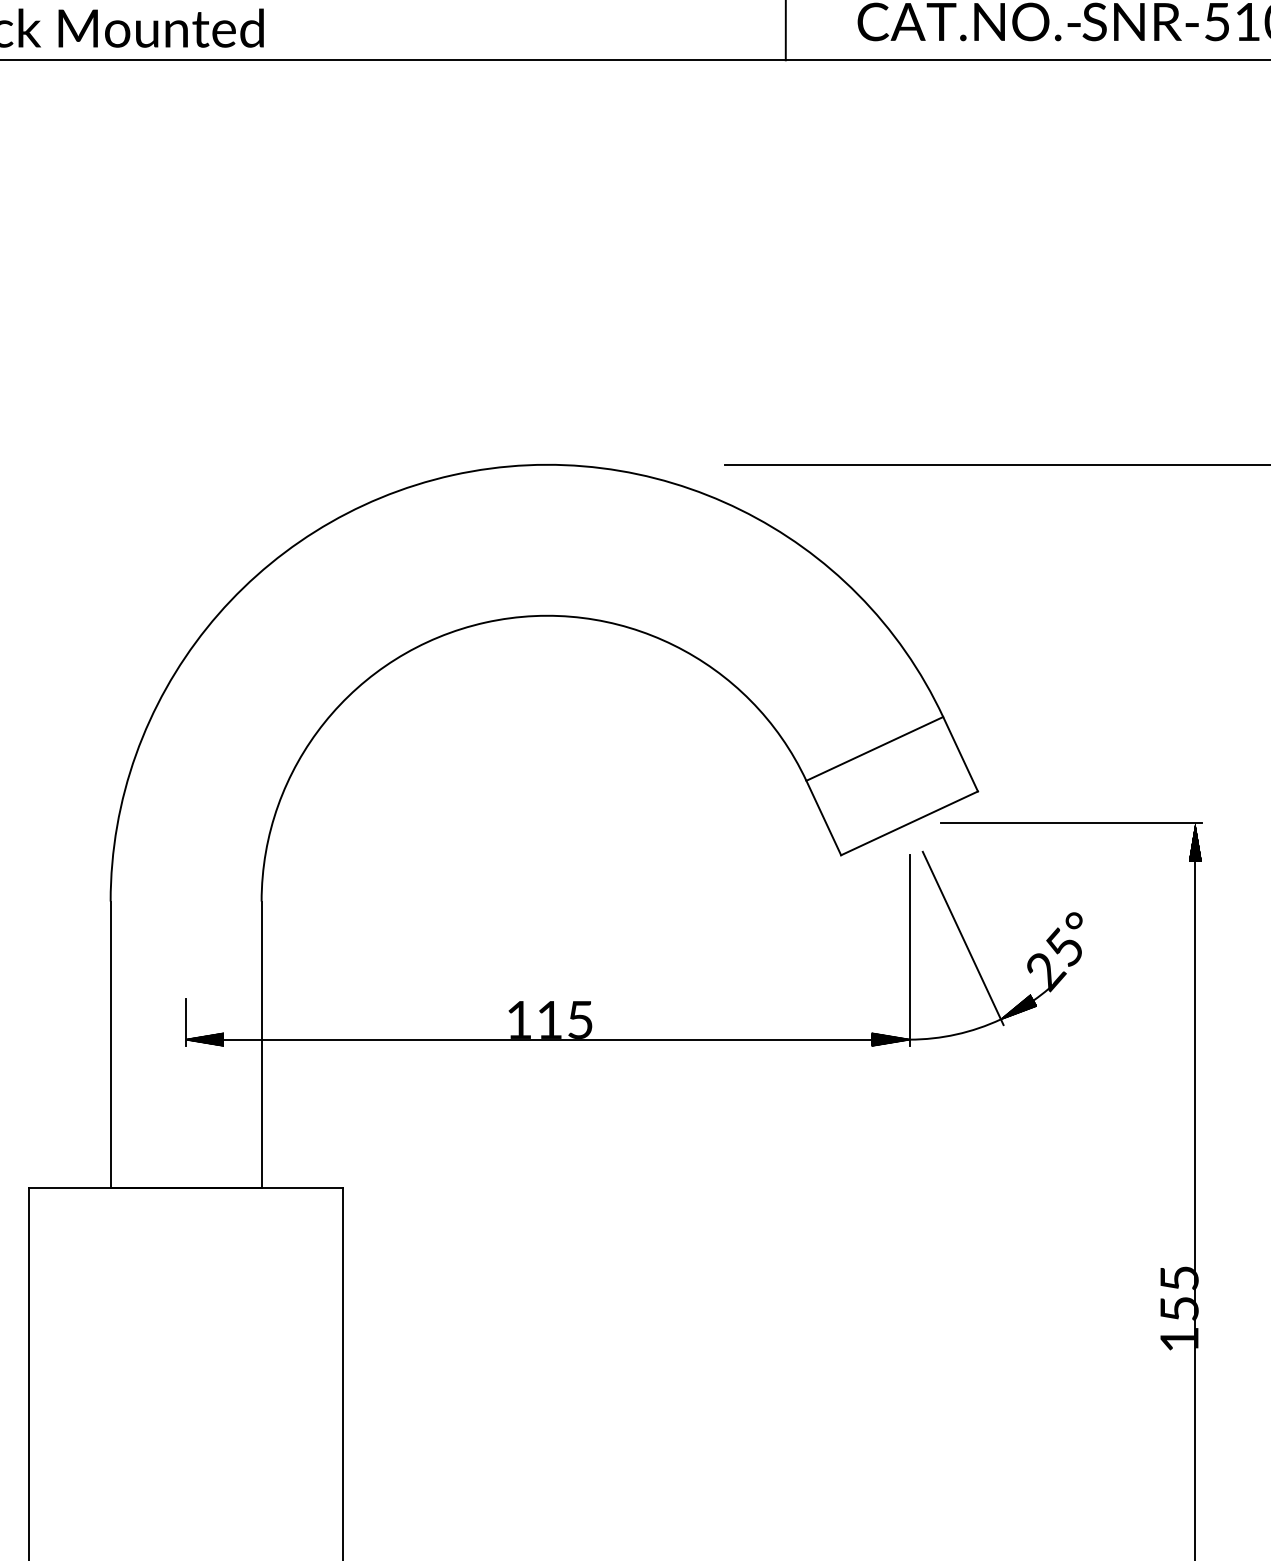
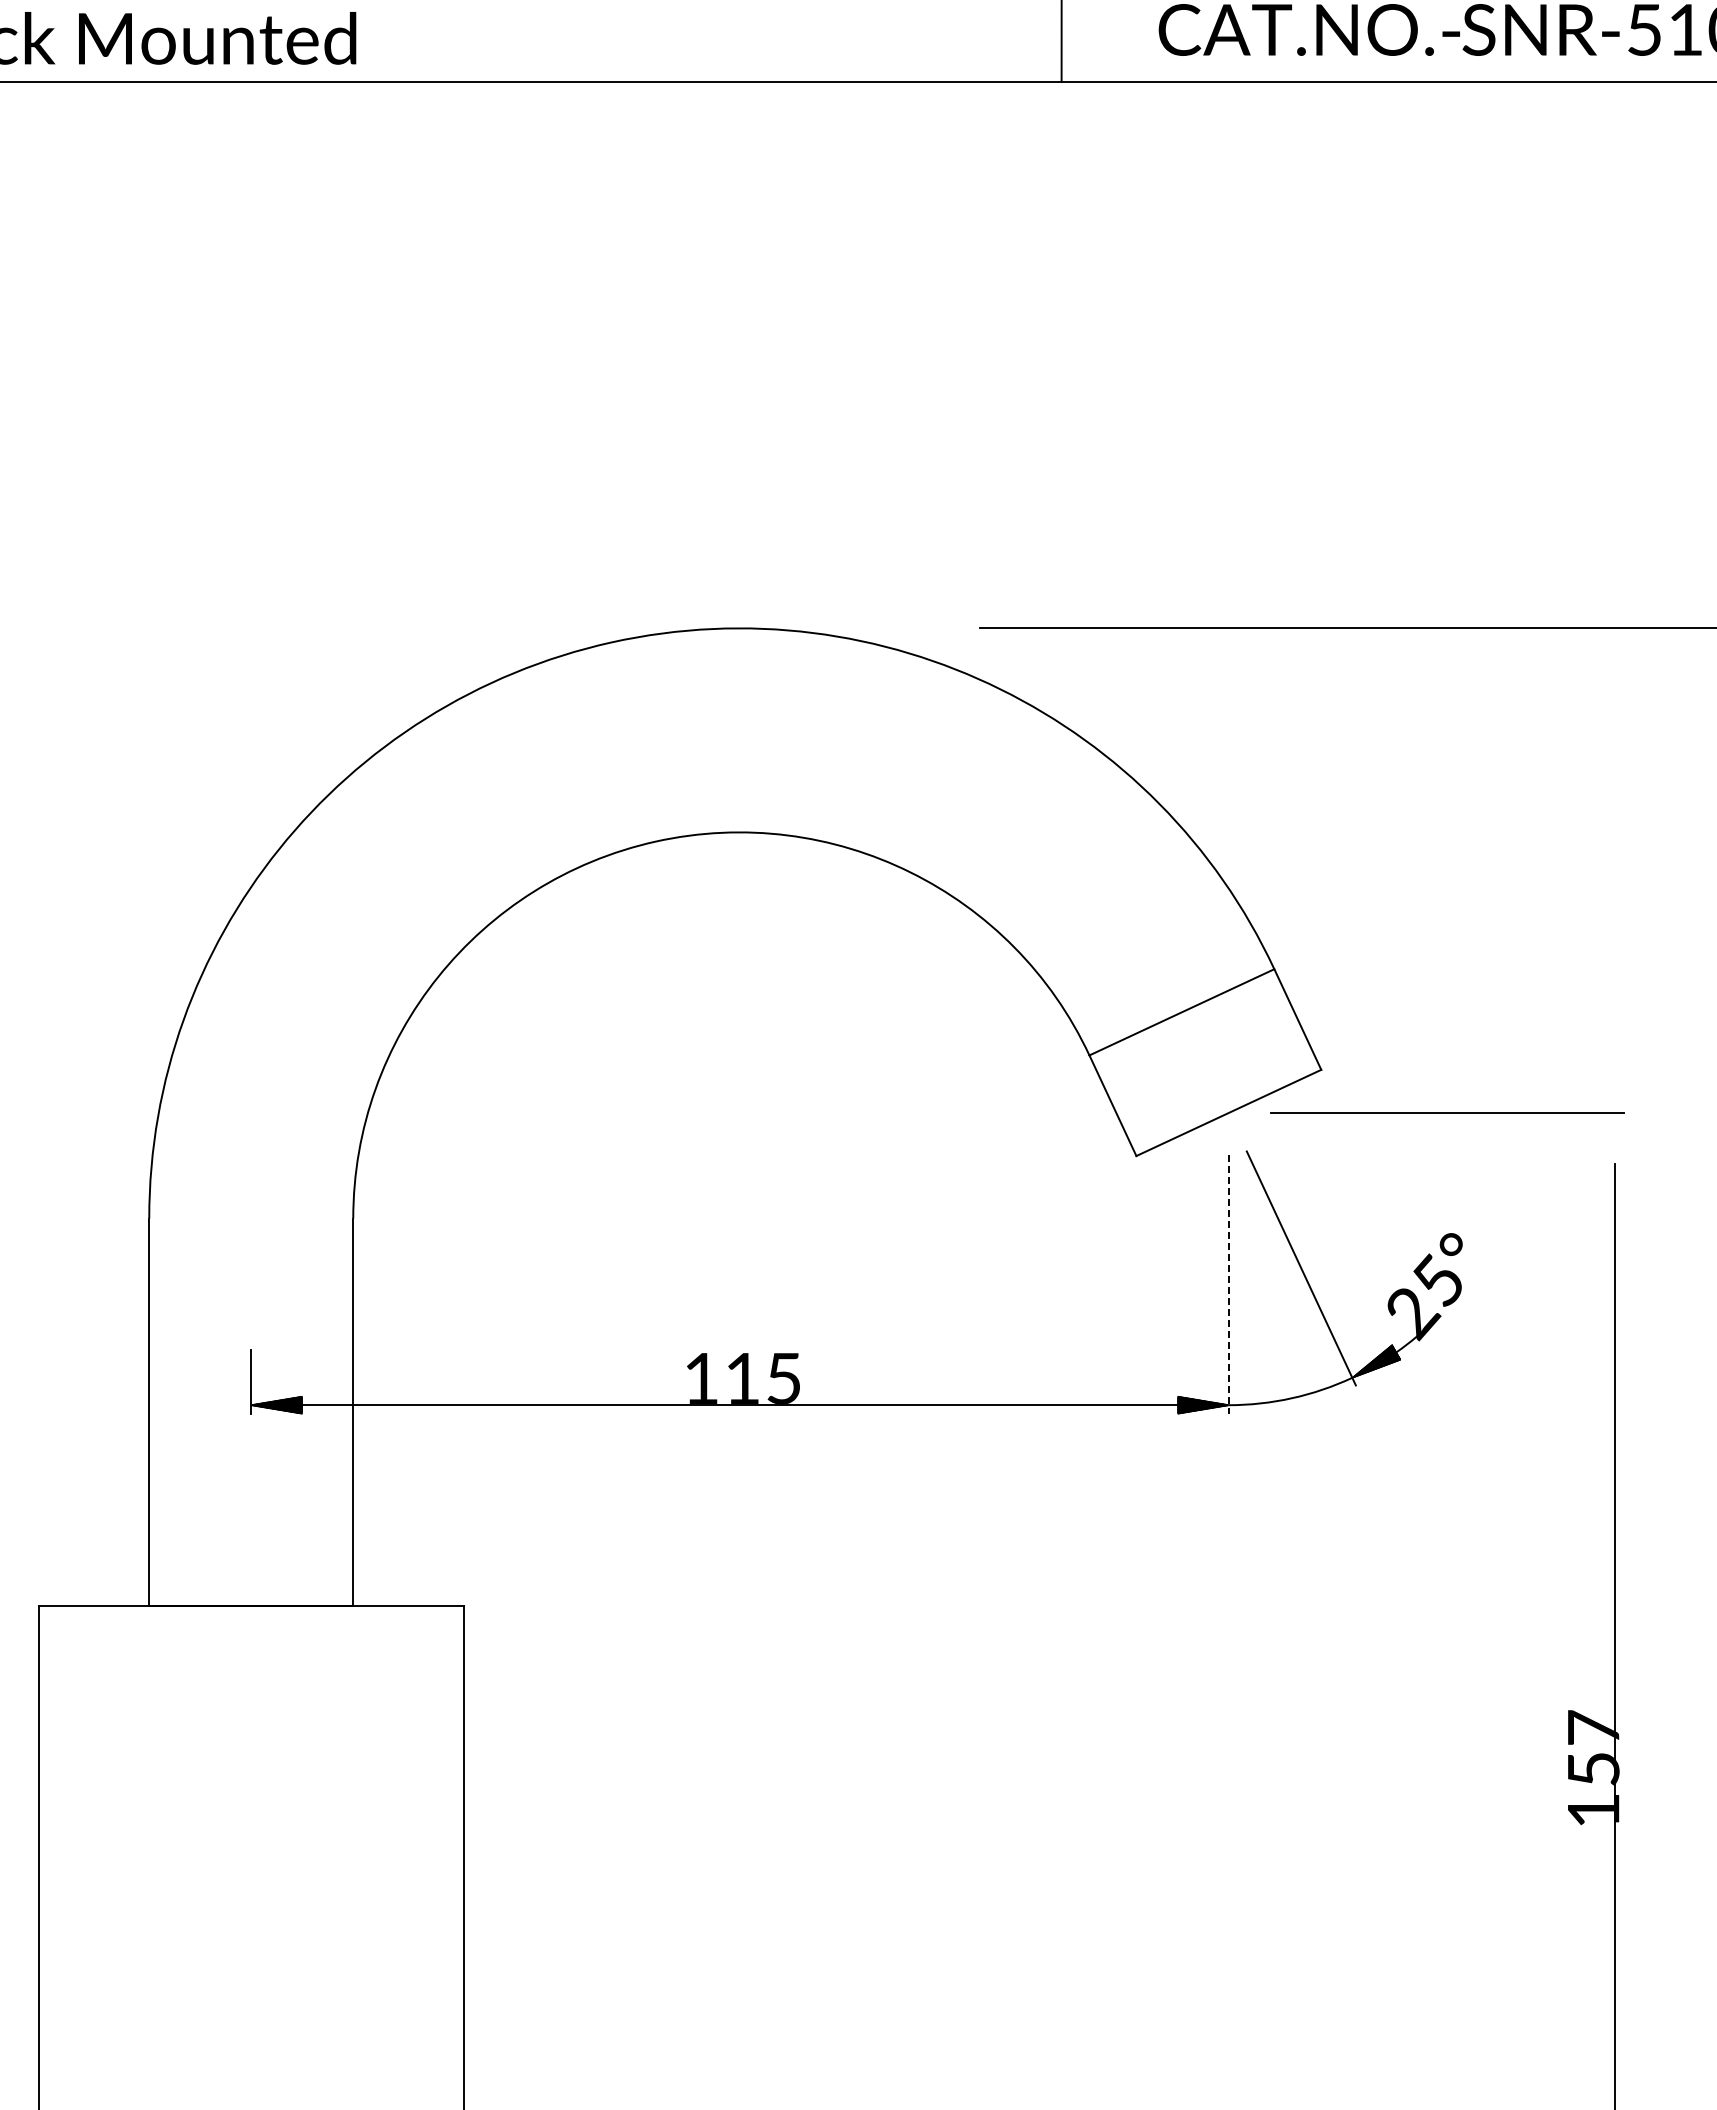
hatch: (1194, 841) -> (1614, 1137), removed
line: (909, 951) -> (1228, 1285), solid -> dashed
text: (1179, 1278) -> (1593, 1727), 155 -> 157

